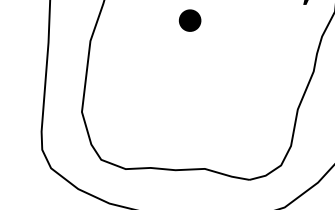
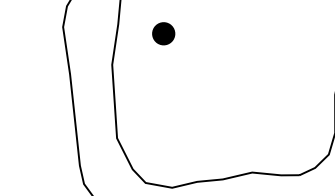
part: (190, 20) -> (164, 33), moved

